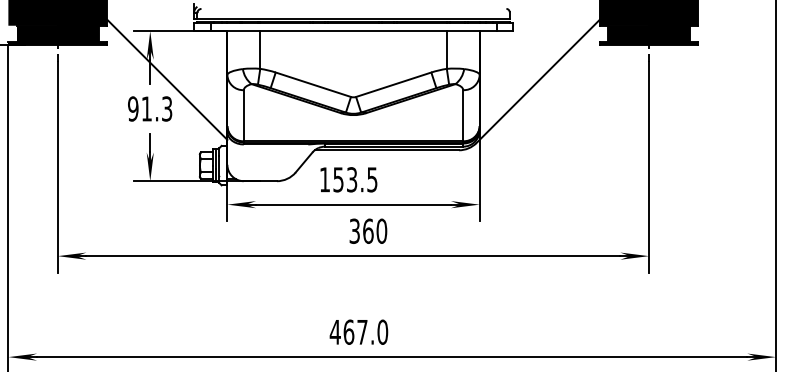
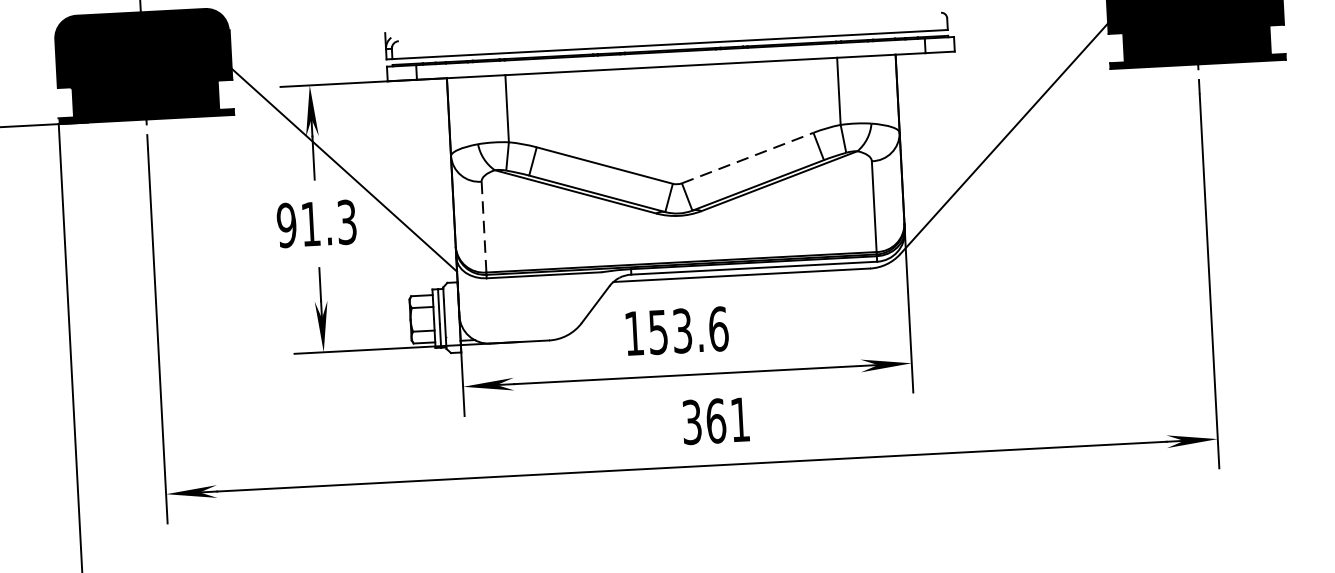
line: (393, 84) -> (747, 157), solid -> dashed
line: (243, 115) -> (483, 226), solid -> dashed
text: (372, 179) -> (718, 328), 153.5 -> 153.6
text: (381, 230) -> (739, 418), 360 -> 361

